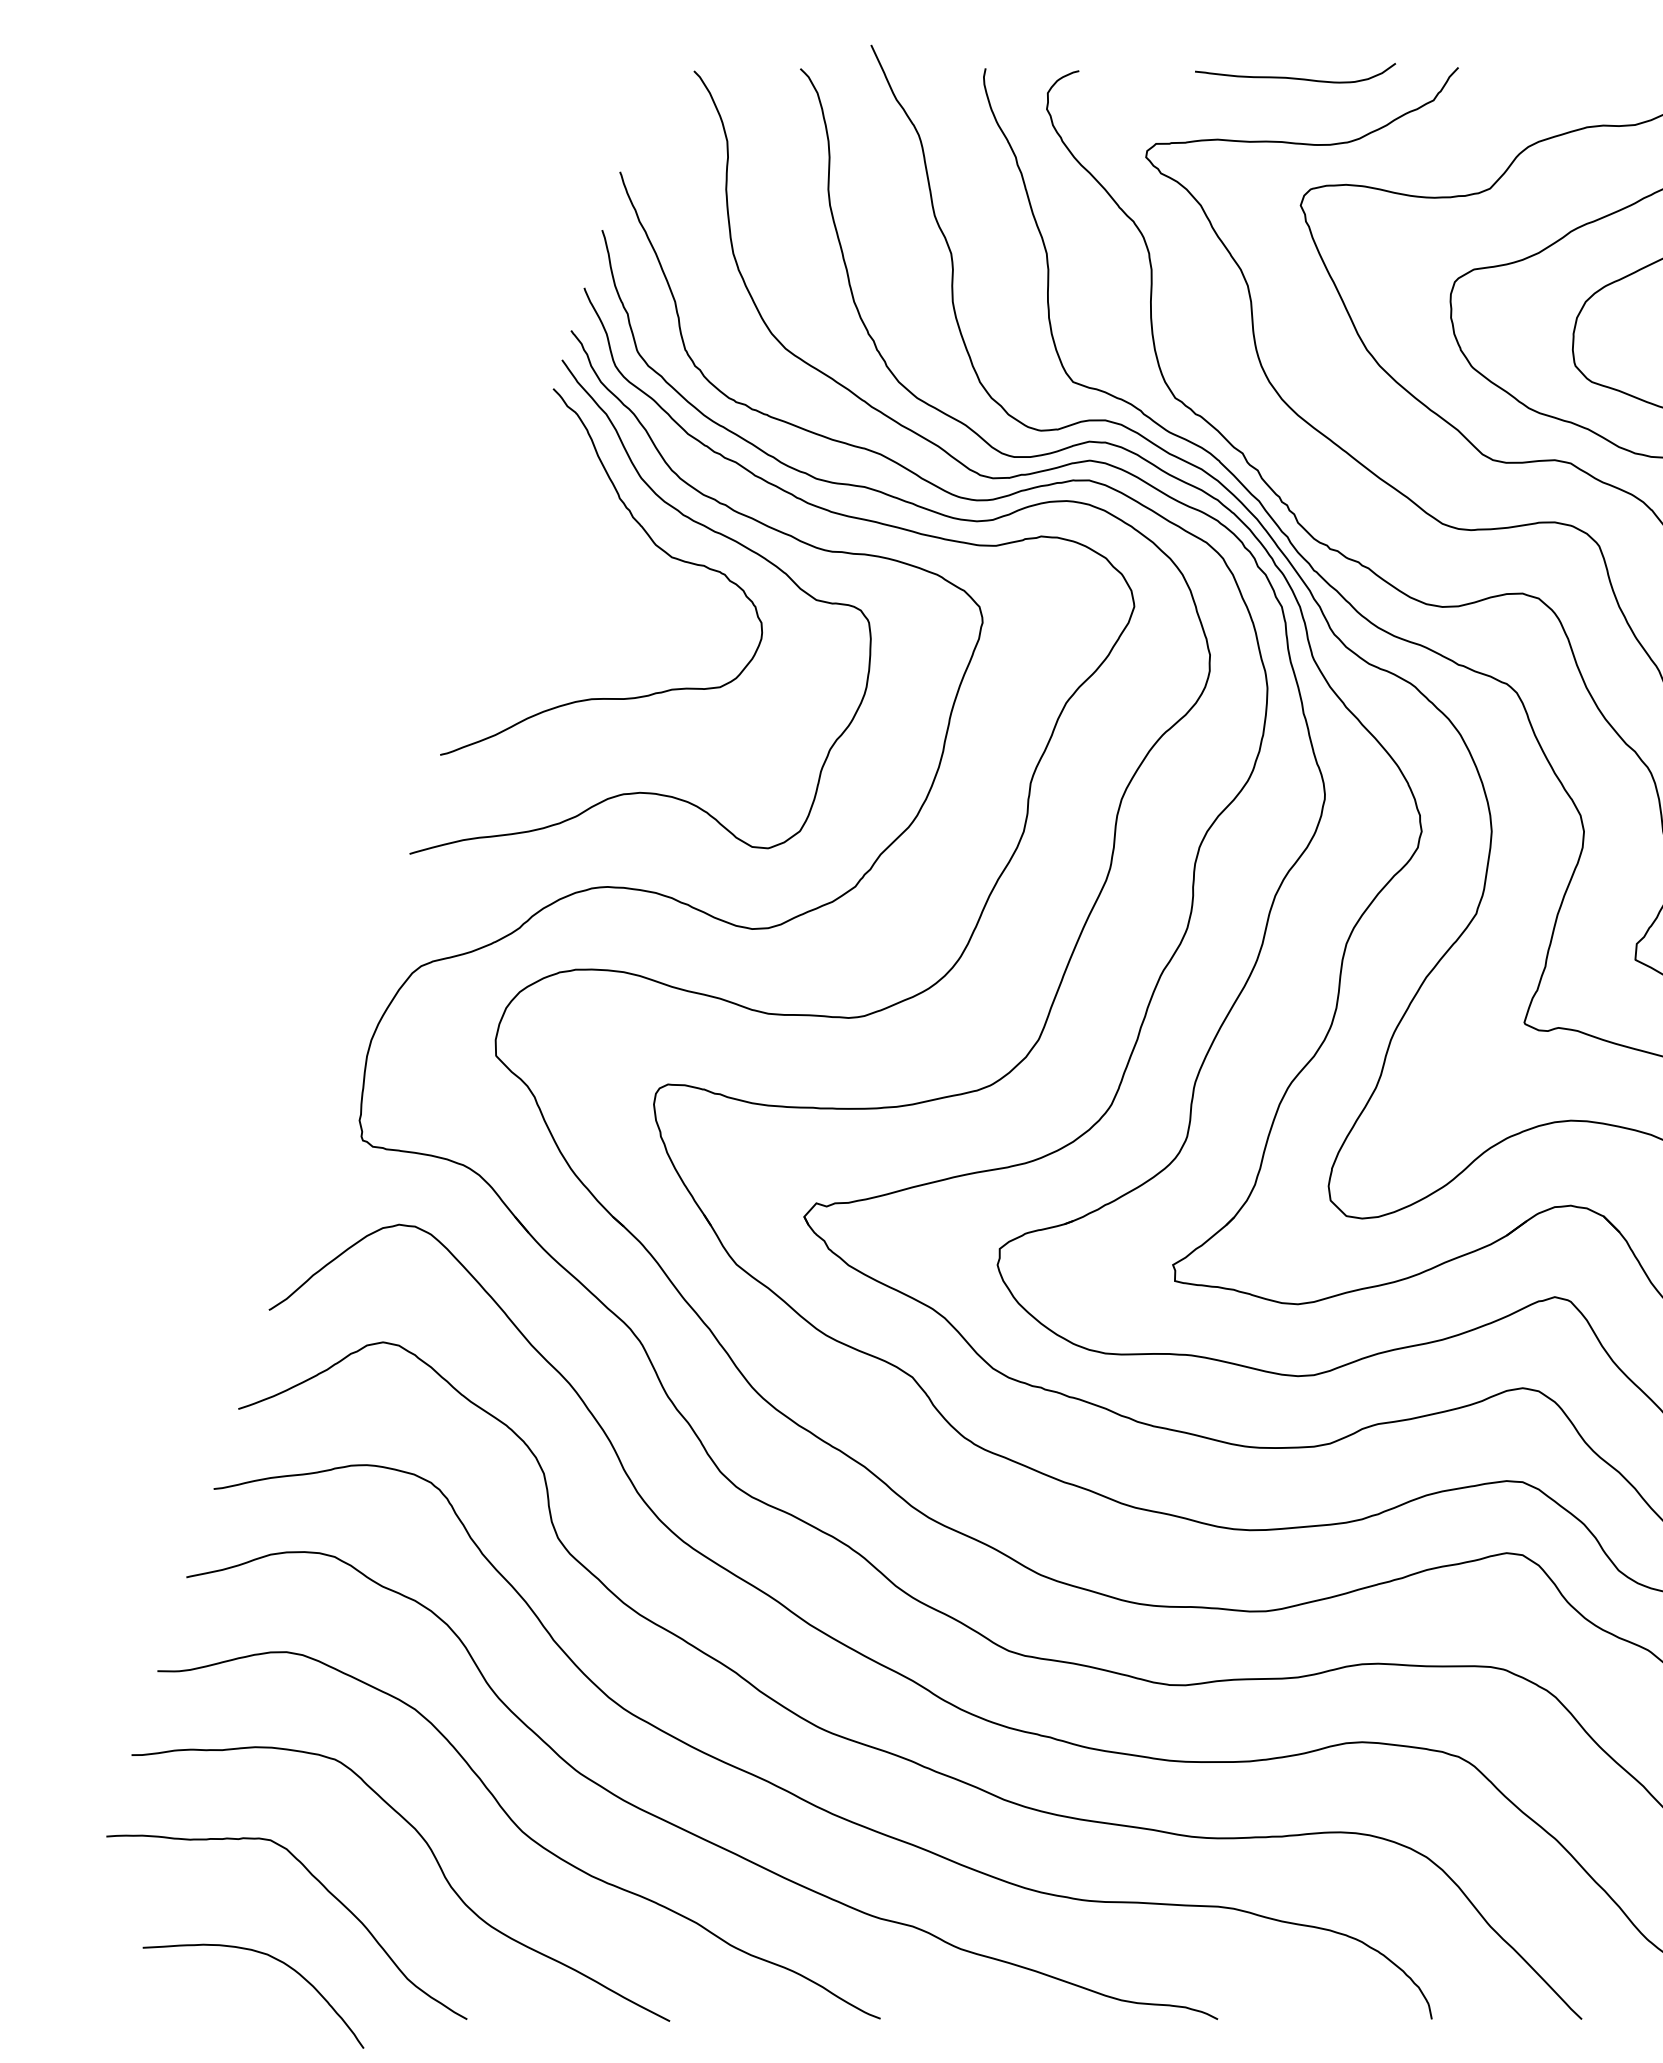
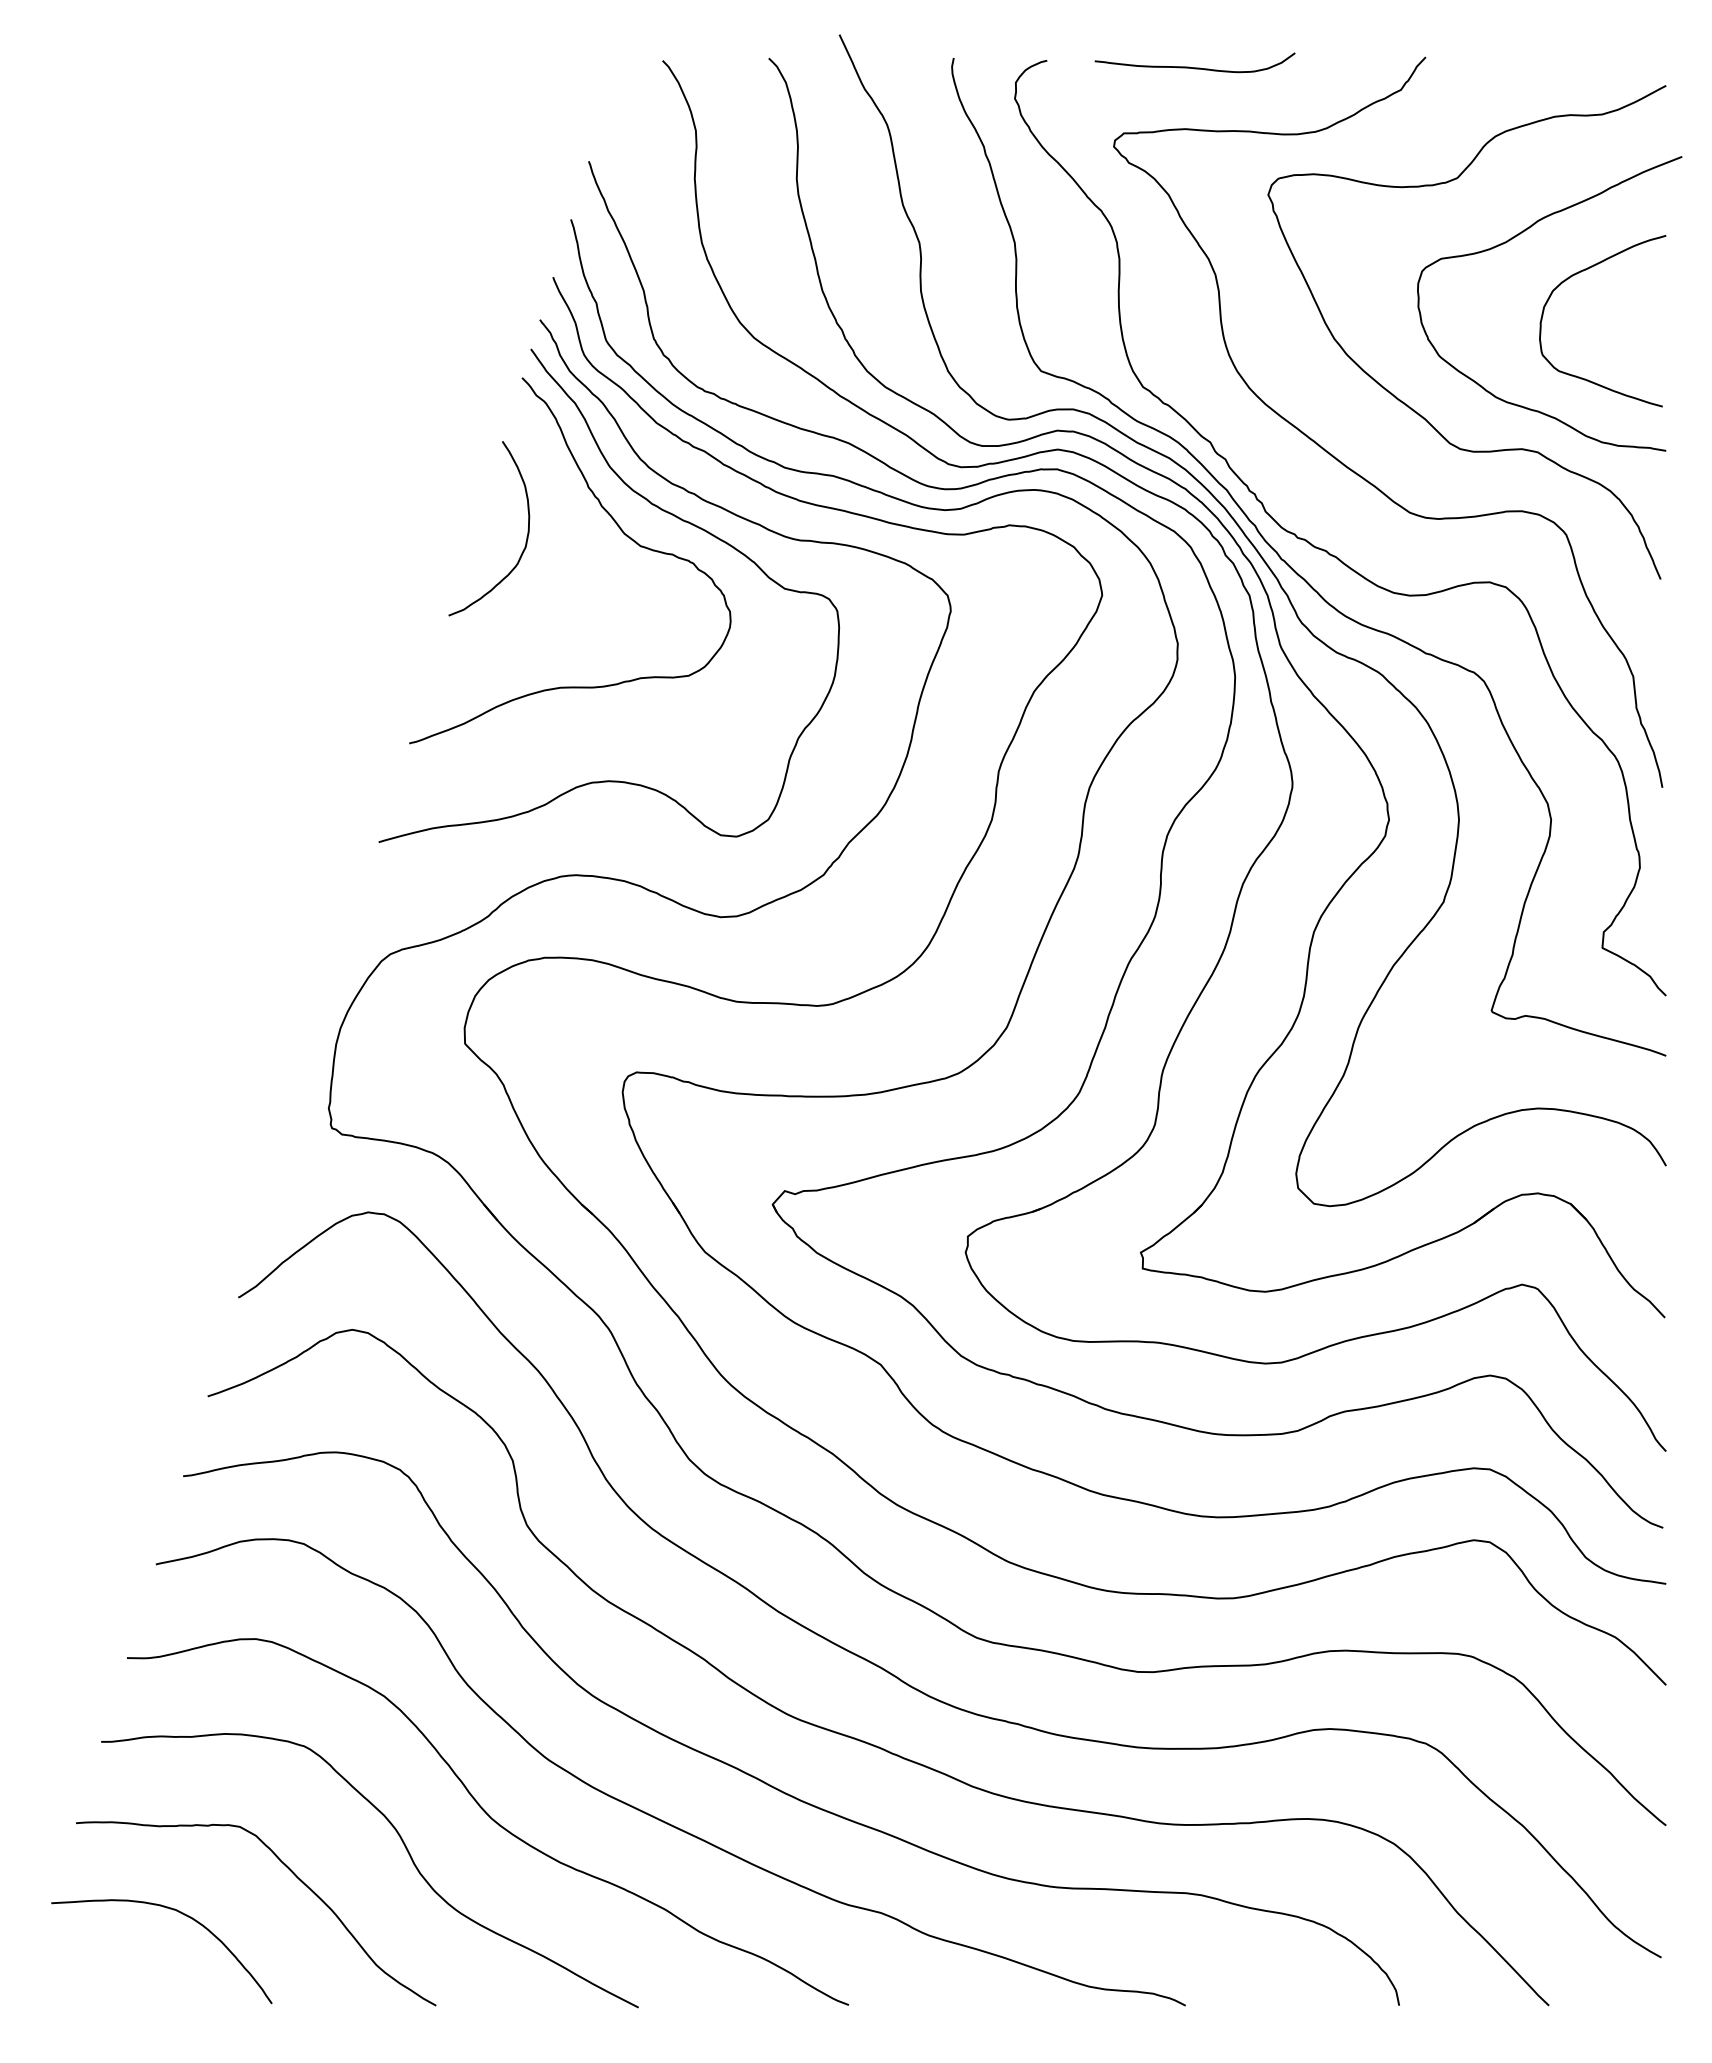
curve: (1294, 77) -> (1194, 67), moved
curve: (557, 547) -> (526, 536), added
curve: (272, 1958) -> (180, 1913), moved

